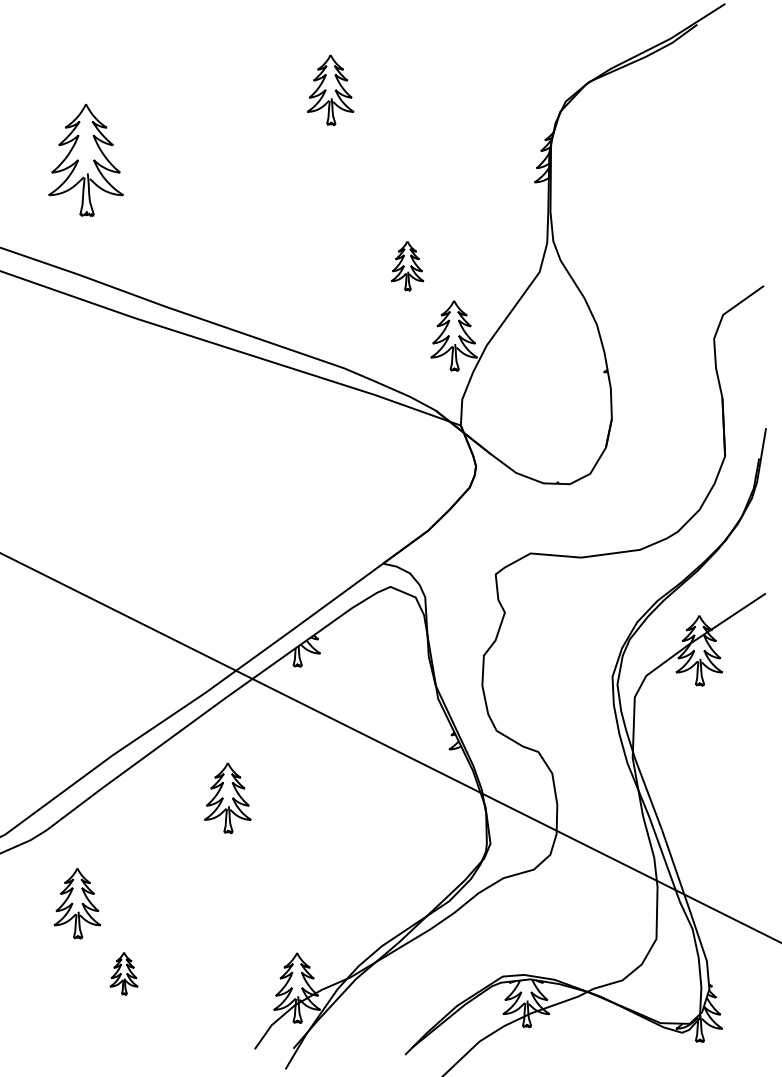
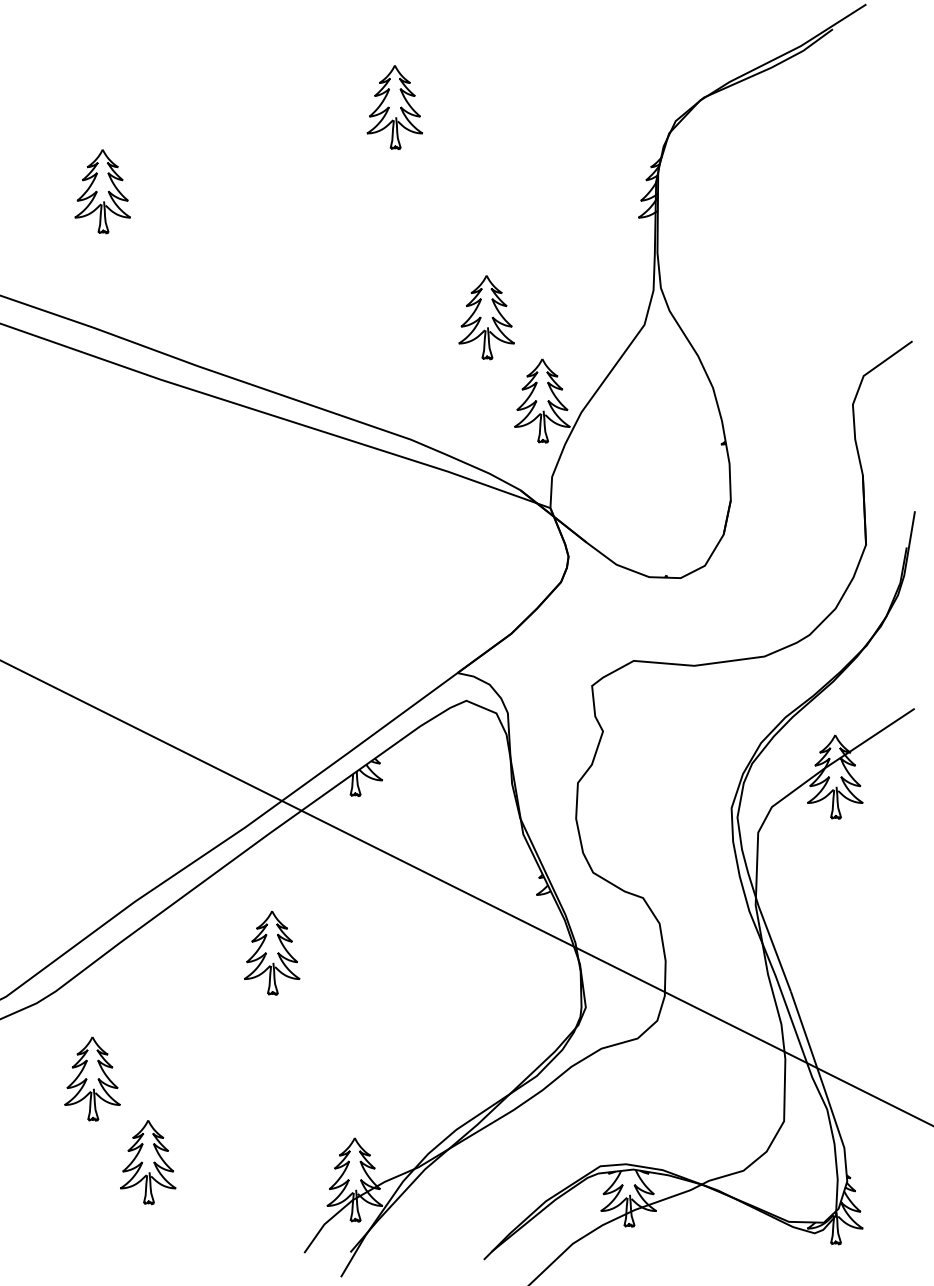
part: (85, 160) -> (102, 191), size x0.62
part: (407, 265) -> (486, 316), size x1.43
part: (123, 973) -> (147, 1162), size x1.67

